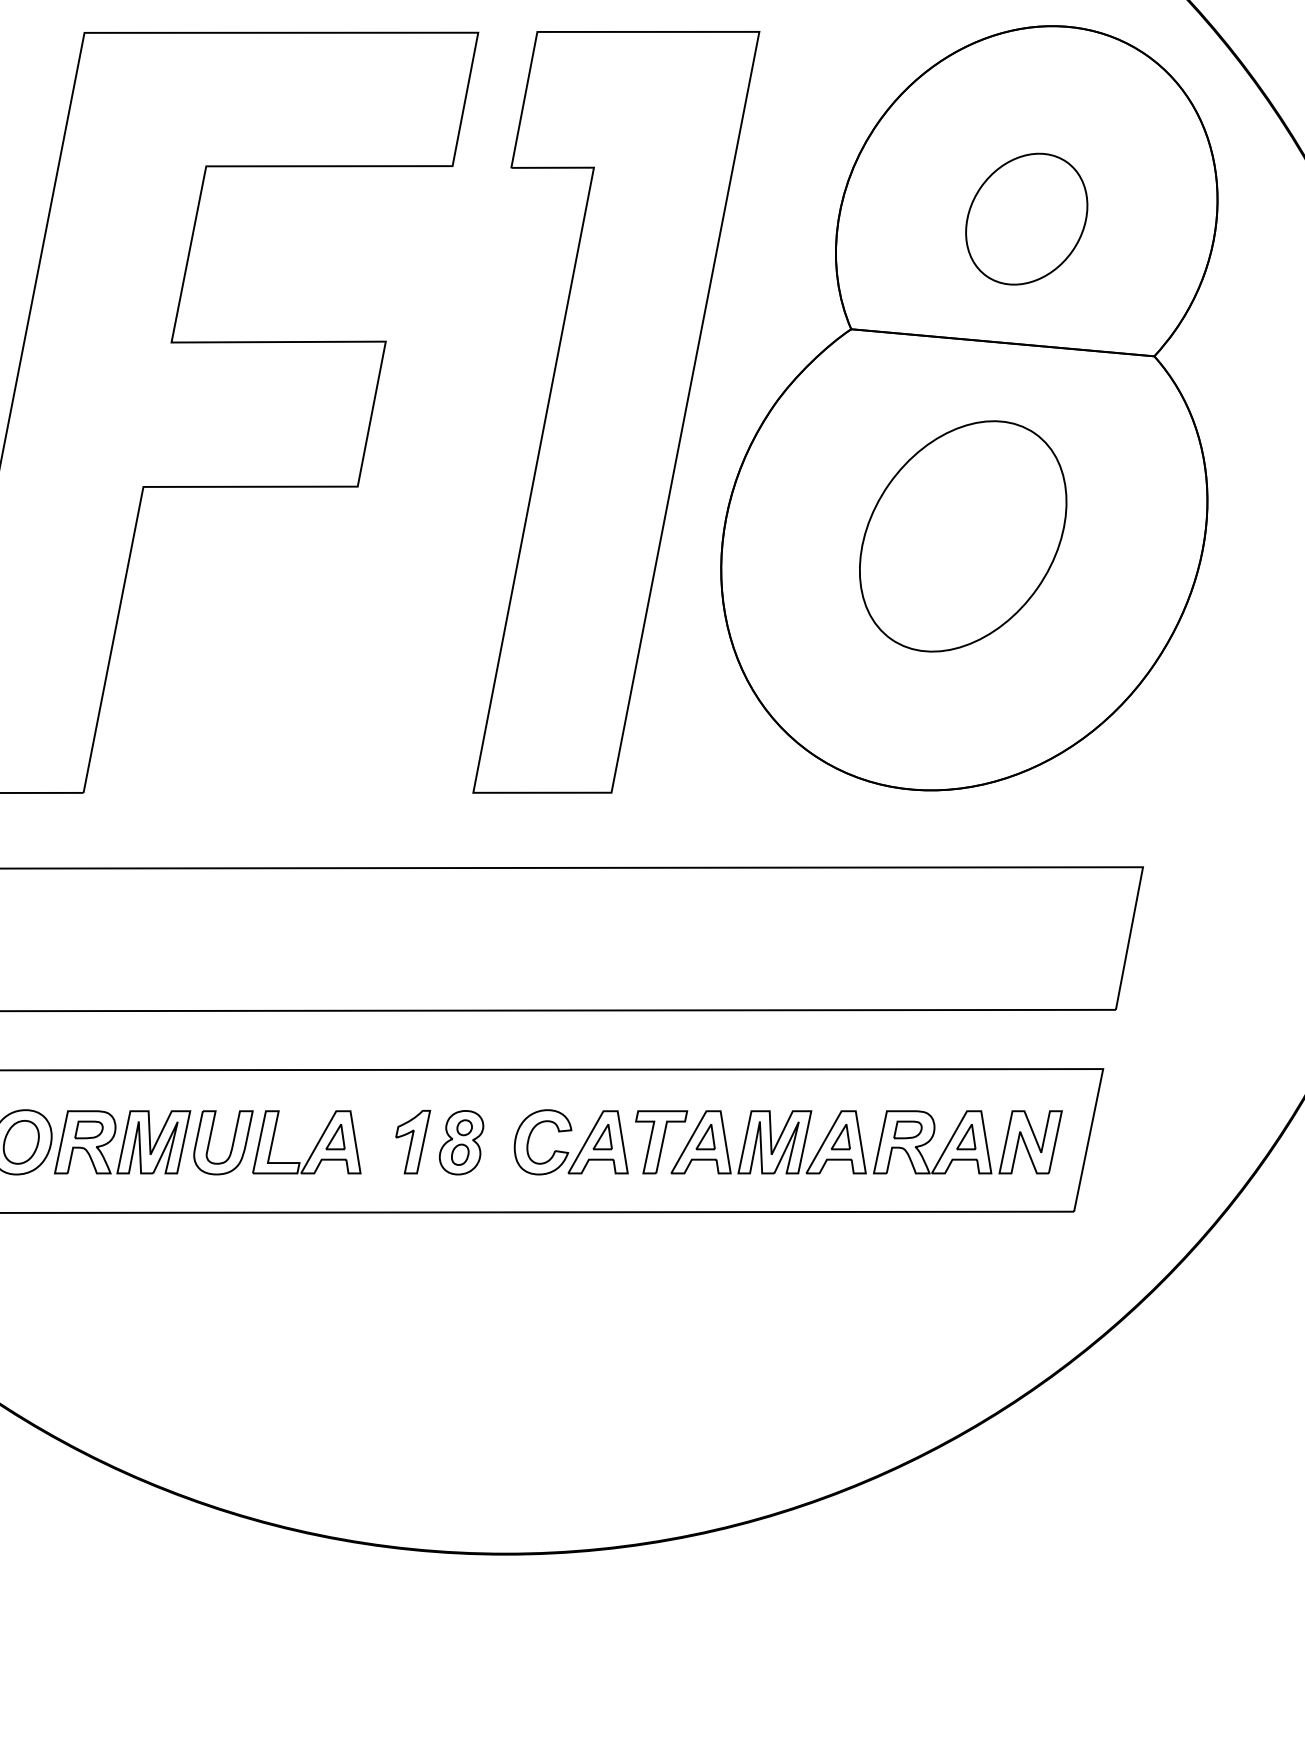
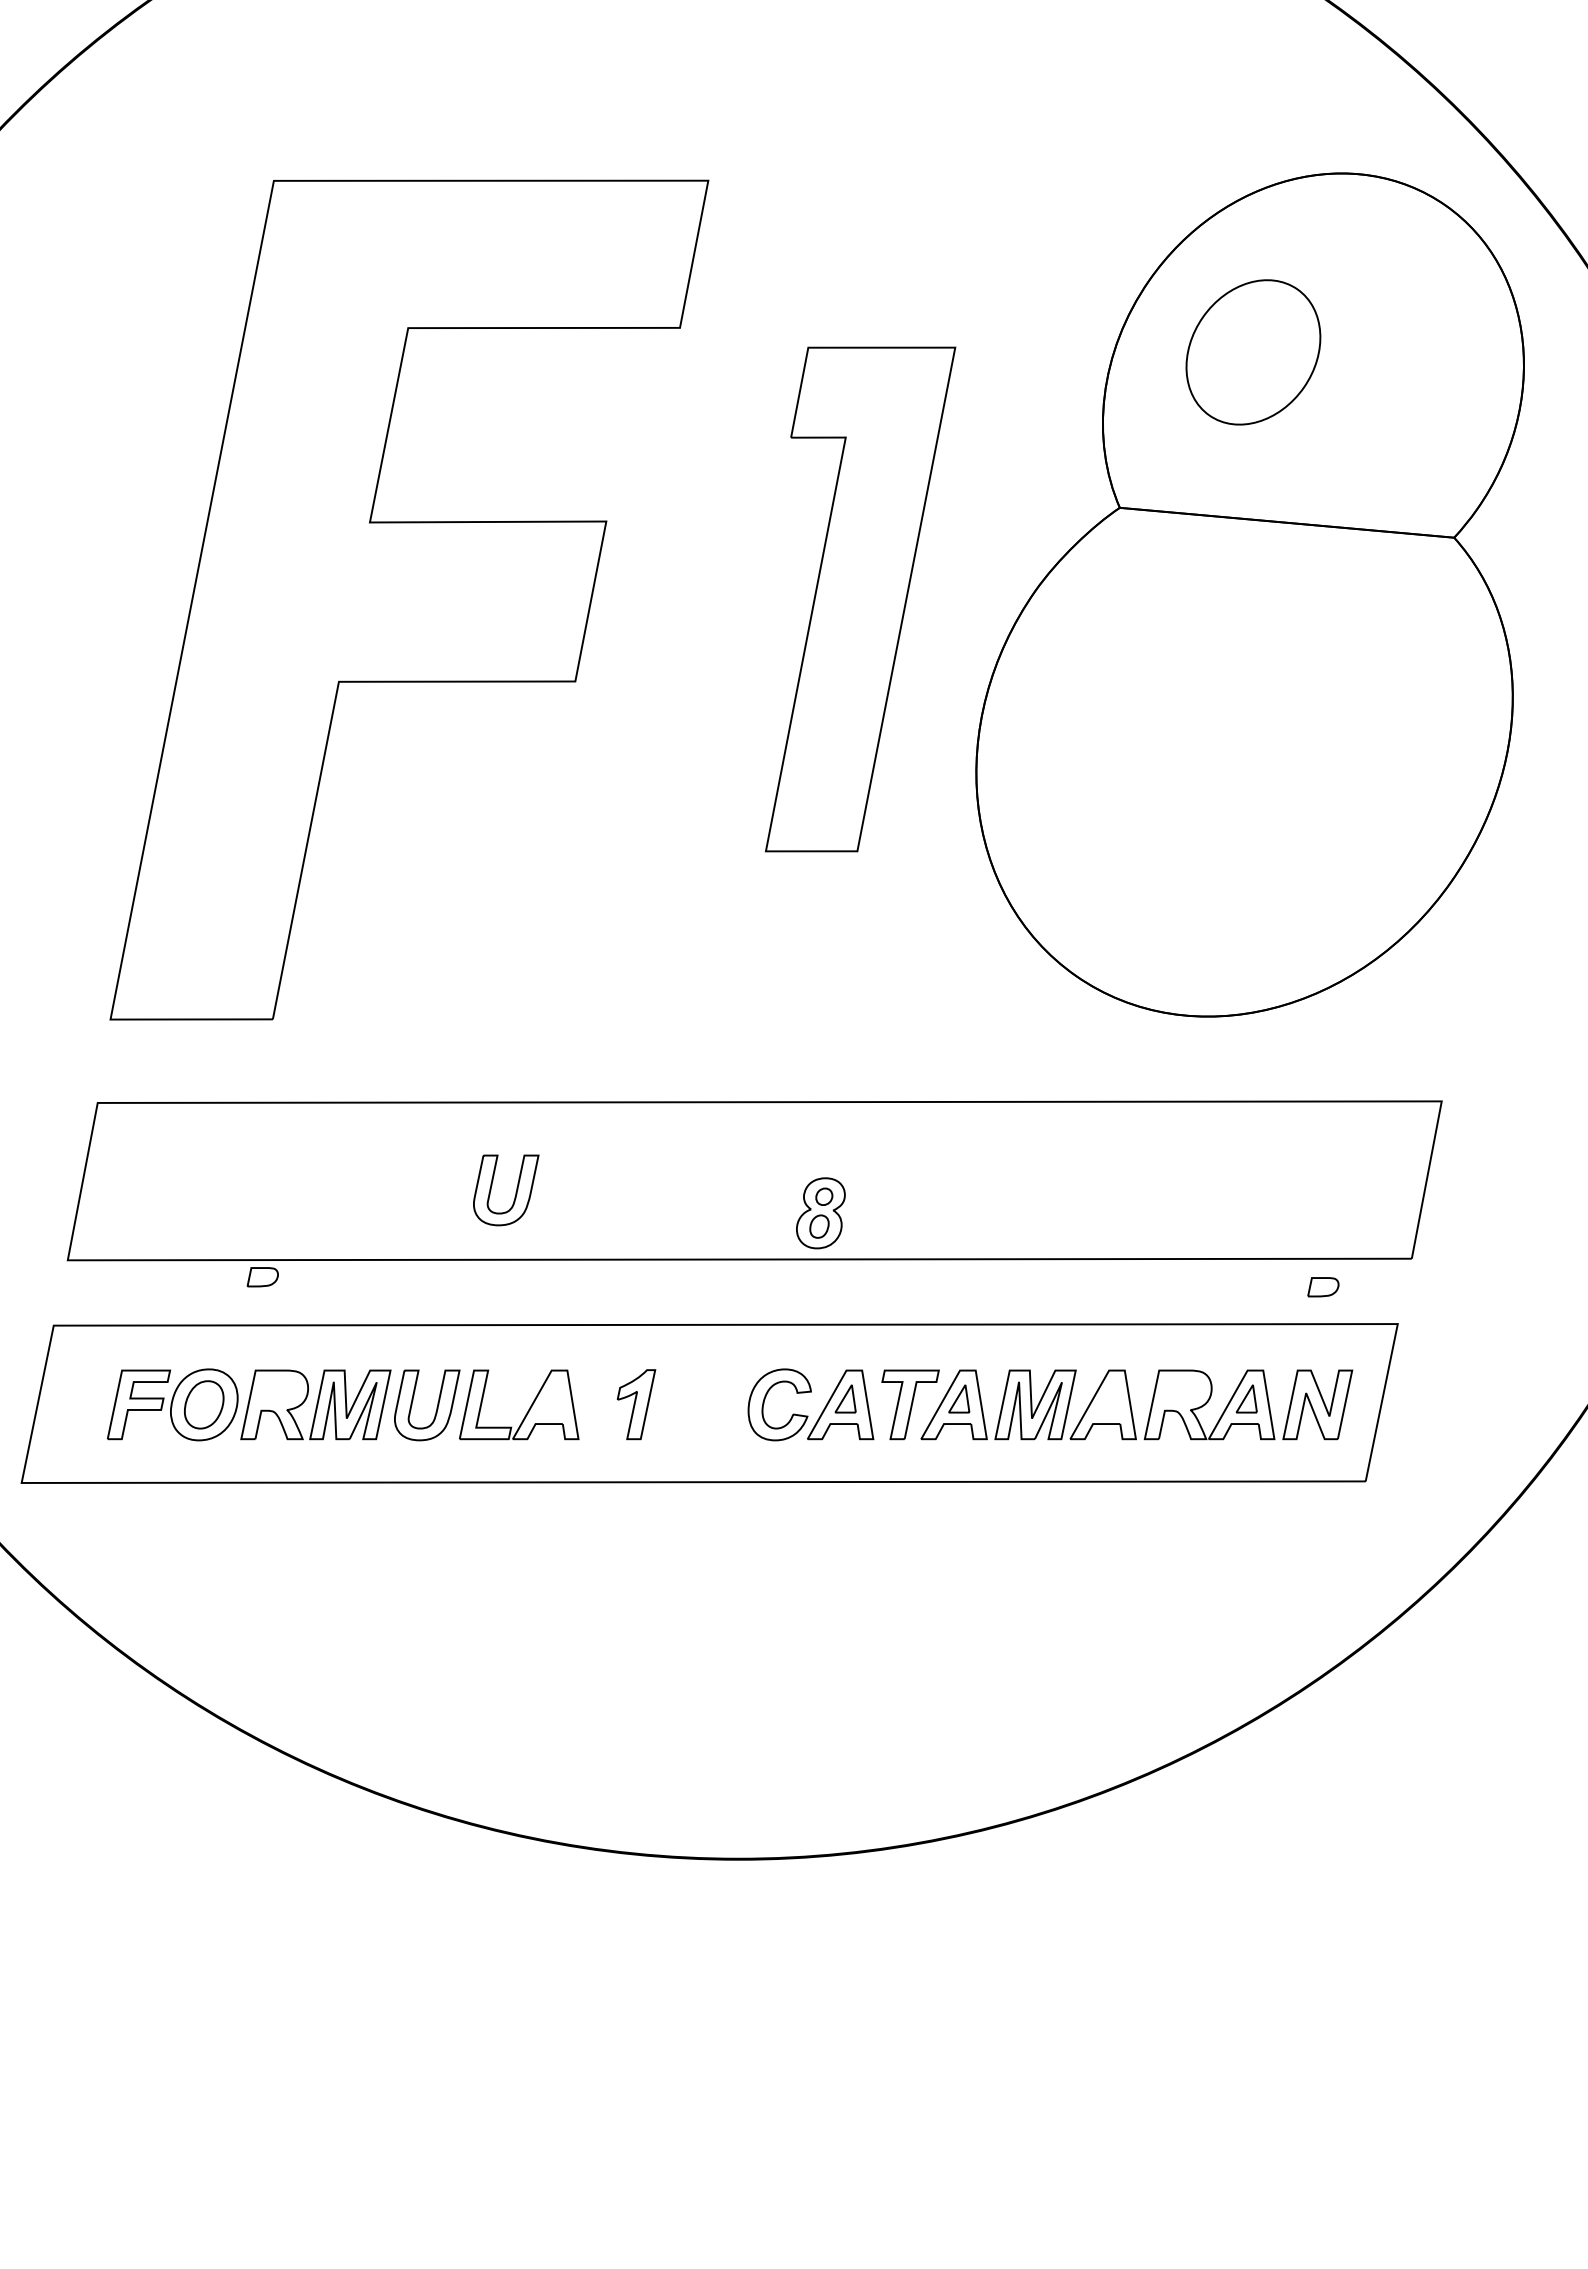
part: (1026, 219) -> (1253, 352), moved
part: (616, 412) -> (860, 599), size x0.6
part: (963, 536) -> (1243, 736), removed
part: (303, 949) -> (515, 1192), added
part: (88, 1130) -> (262, 1277), moved
part: (908, 1130) -> (1323, 1287), moved
part: (335, 1136) -> (550, 1398), removed
part: (840, 1136) -> (1108, 1398), removed
part: (461, 1142) -> (820, 1213), moved

